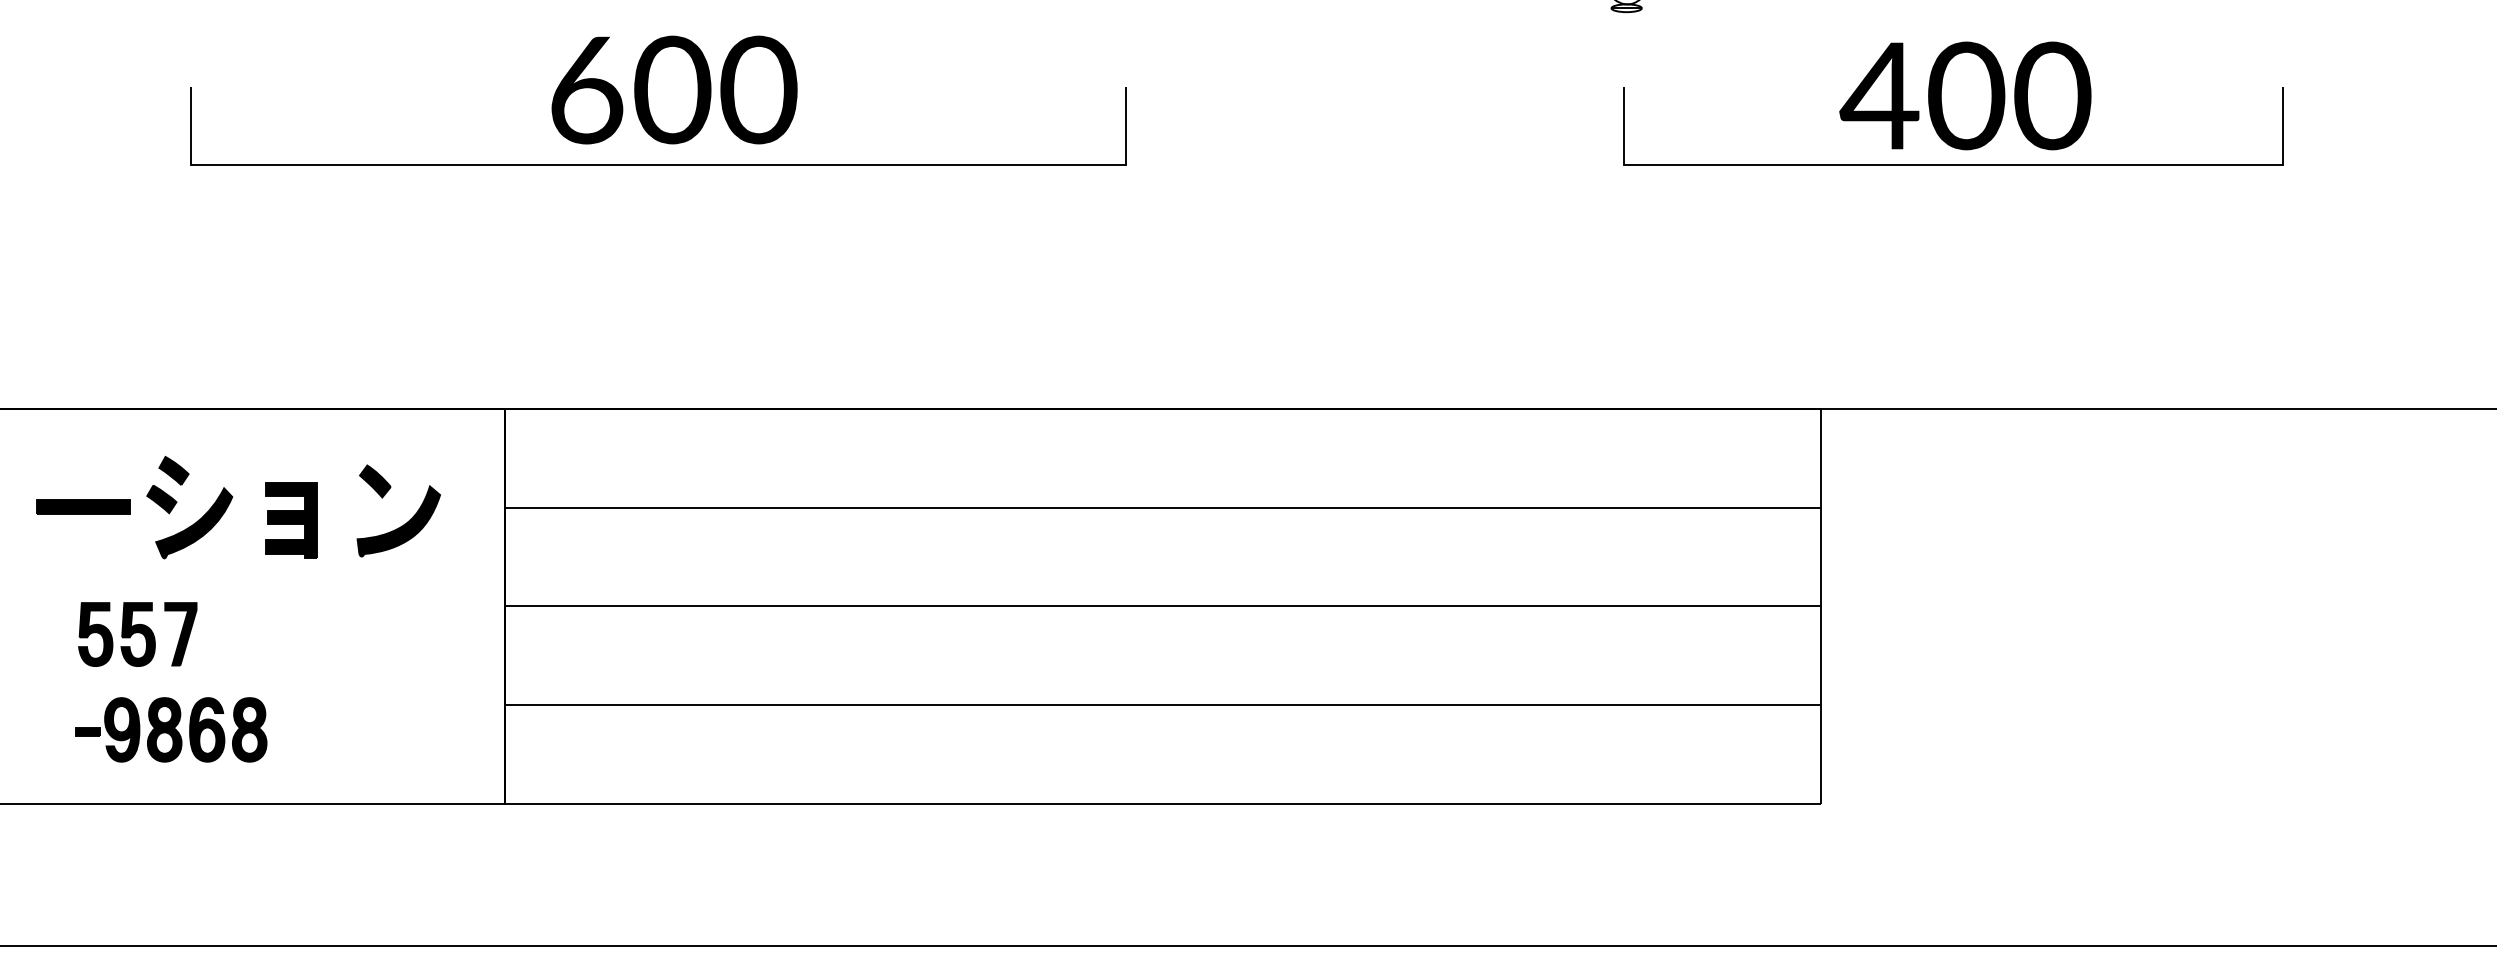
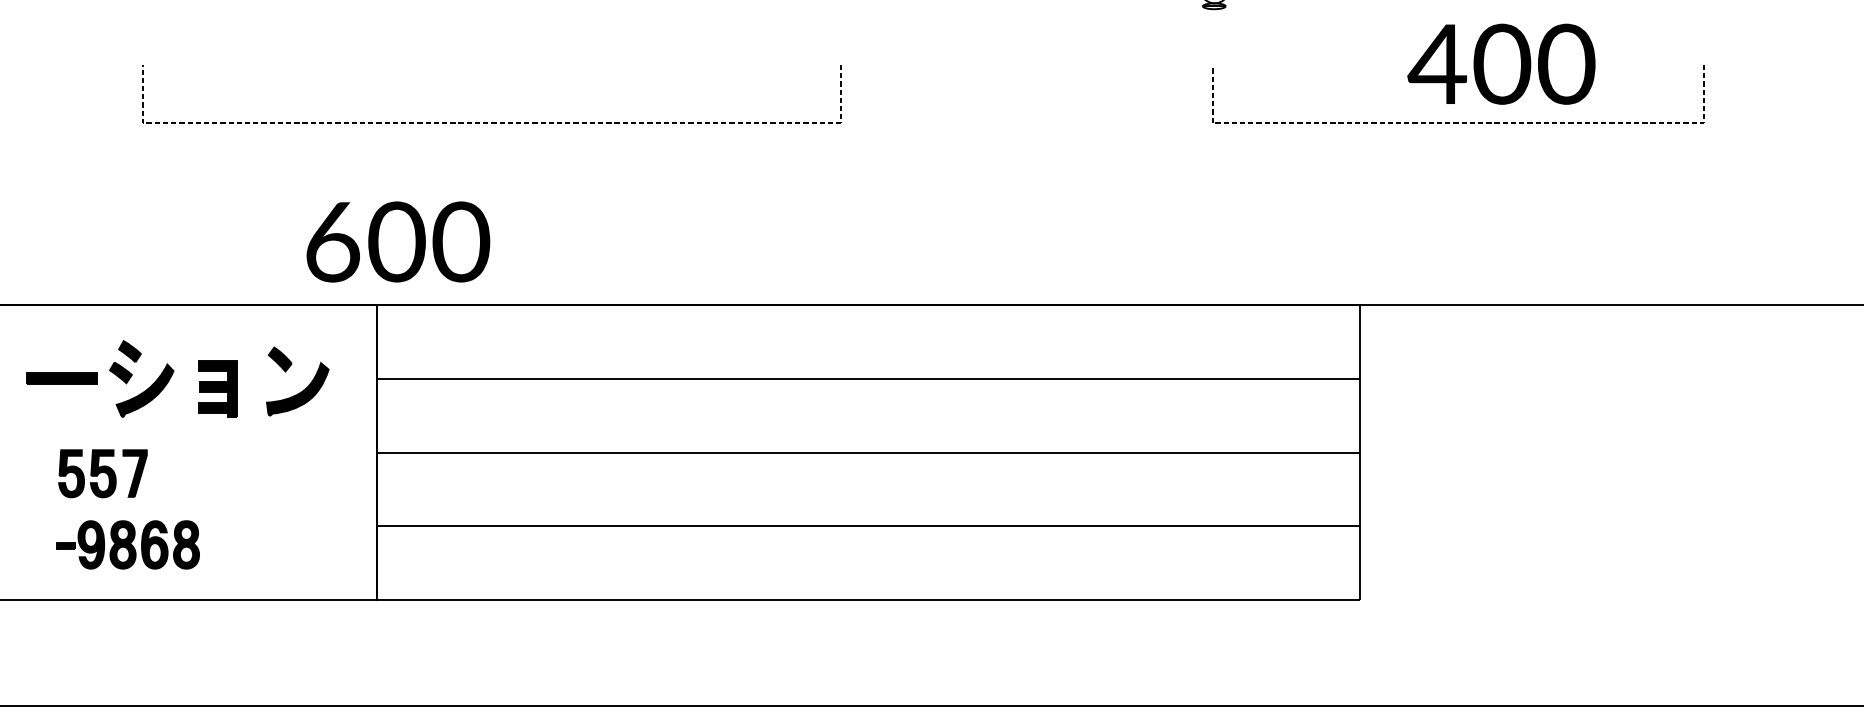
text: (674, 89) -> (398, 241), moved
text: (1965, 95) -> (1501, 63), moved
line: (658, 164) -> (491, 122), solid -> dashed
line: (1953, 164) -> (1458, 122), solid -> dashed

